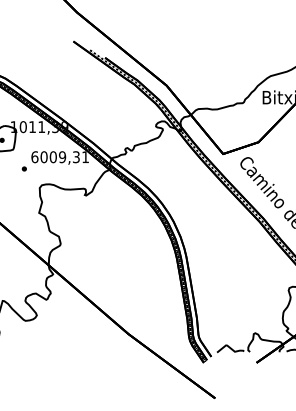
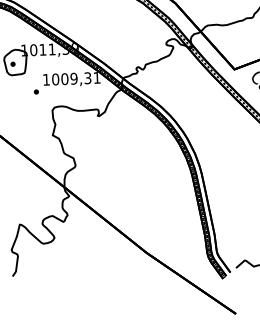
text: (34, 157) -> (46, 80), 6009,31 -> 1009,31

